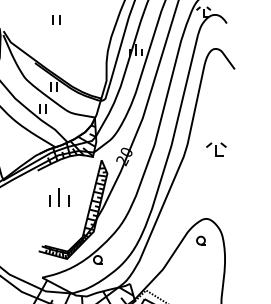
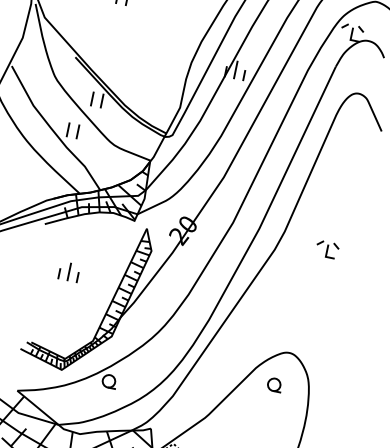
part: (216, 149) -> (327, 249), size x0.71
part: (58, 196) -> (68, 270), size x0.62

